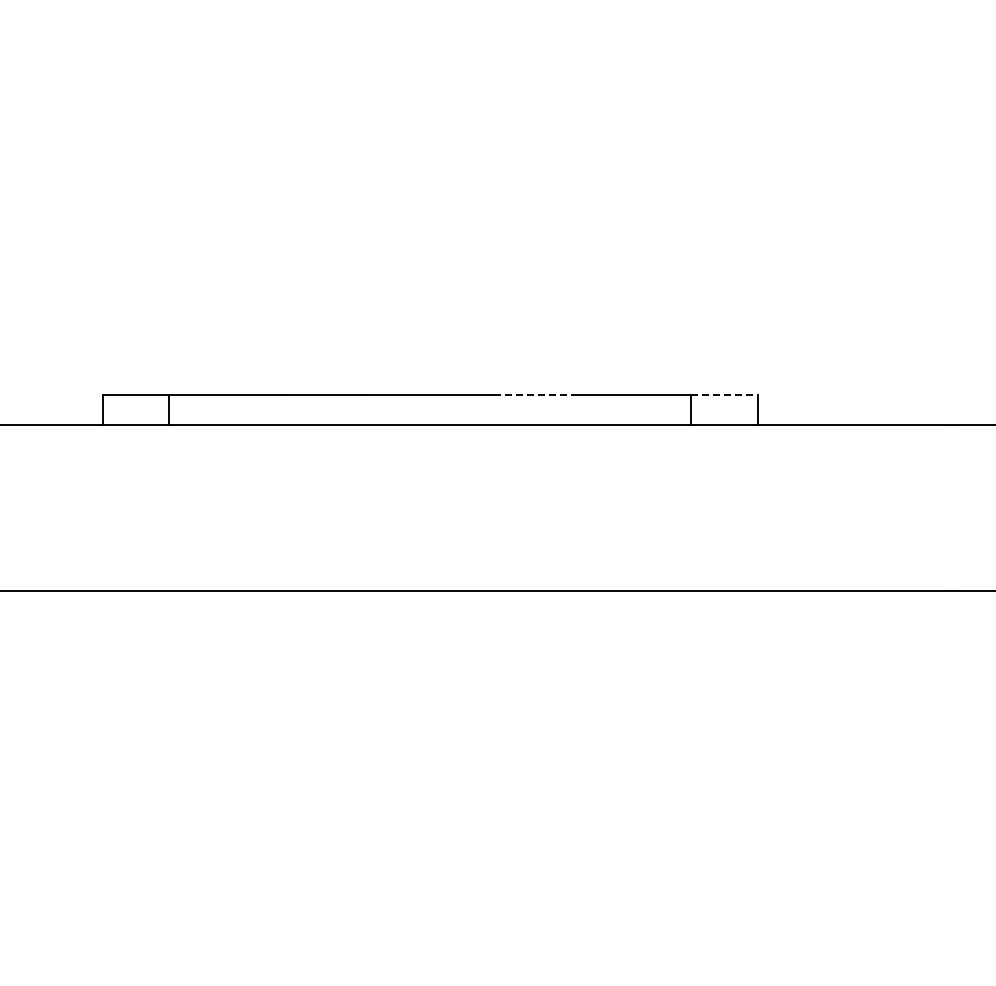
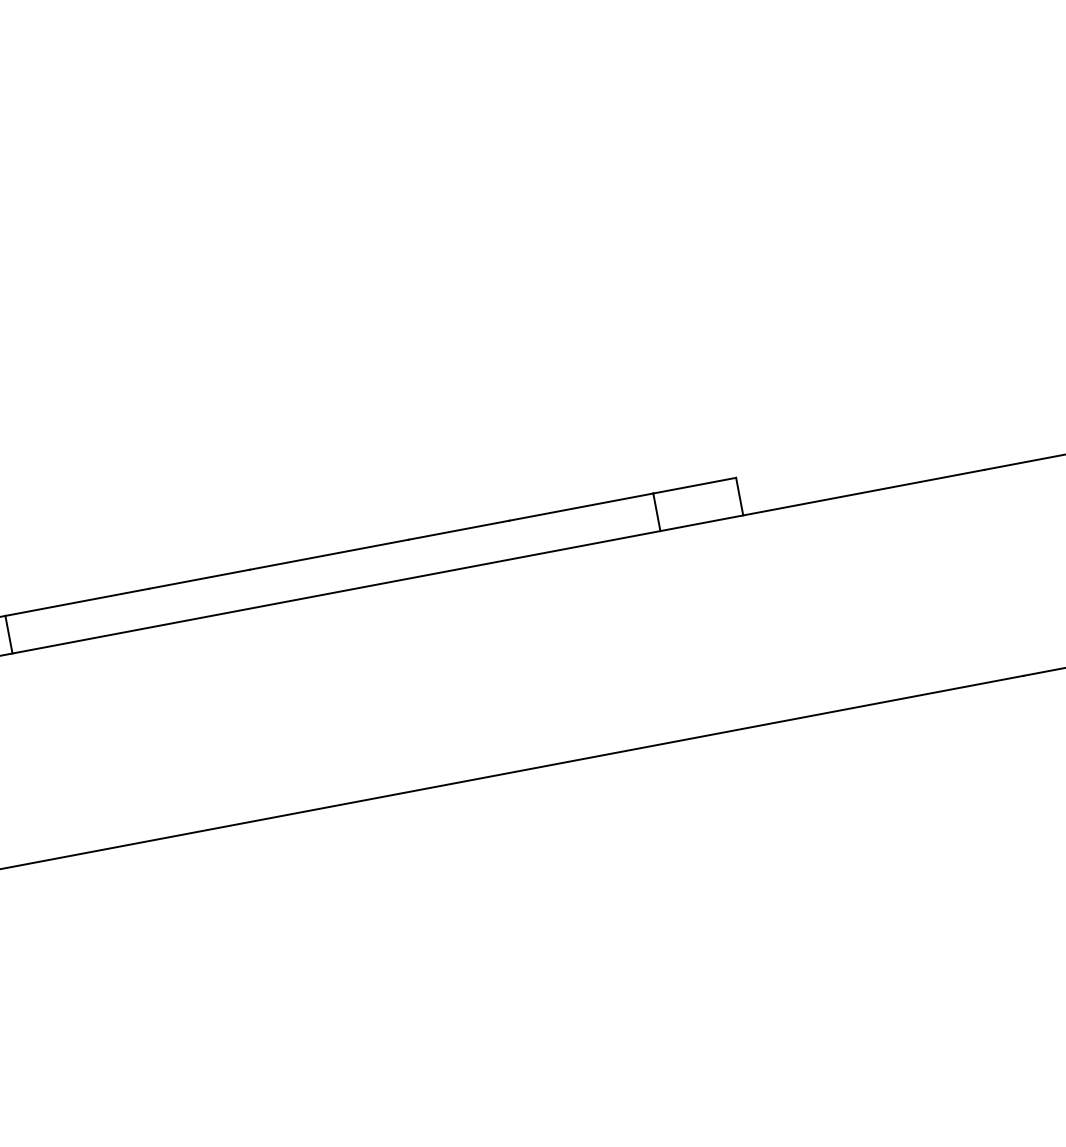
line: (534, 394) -> (458, 529), dashed -> solid
line: (725, 394) -> (695, 485), dashed -> solid

